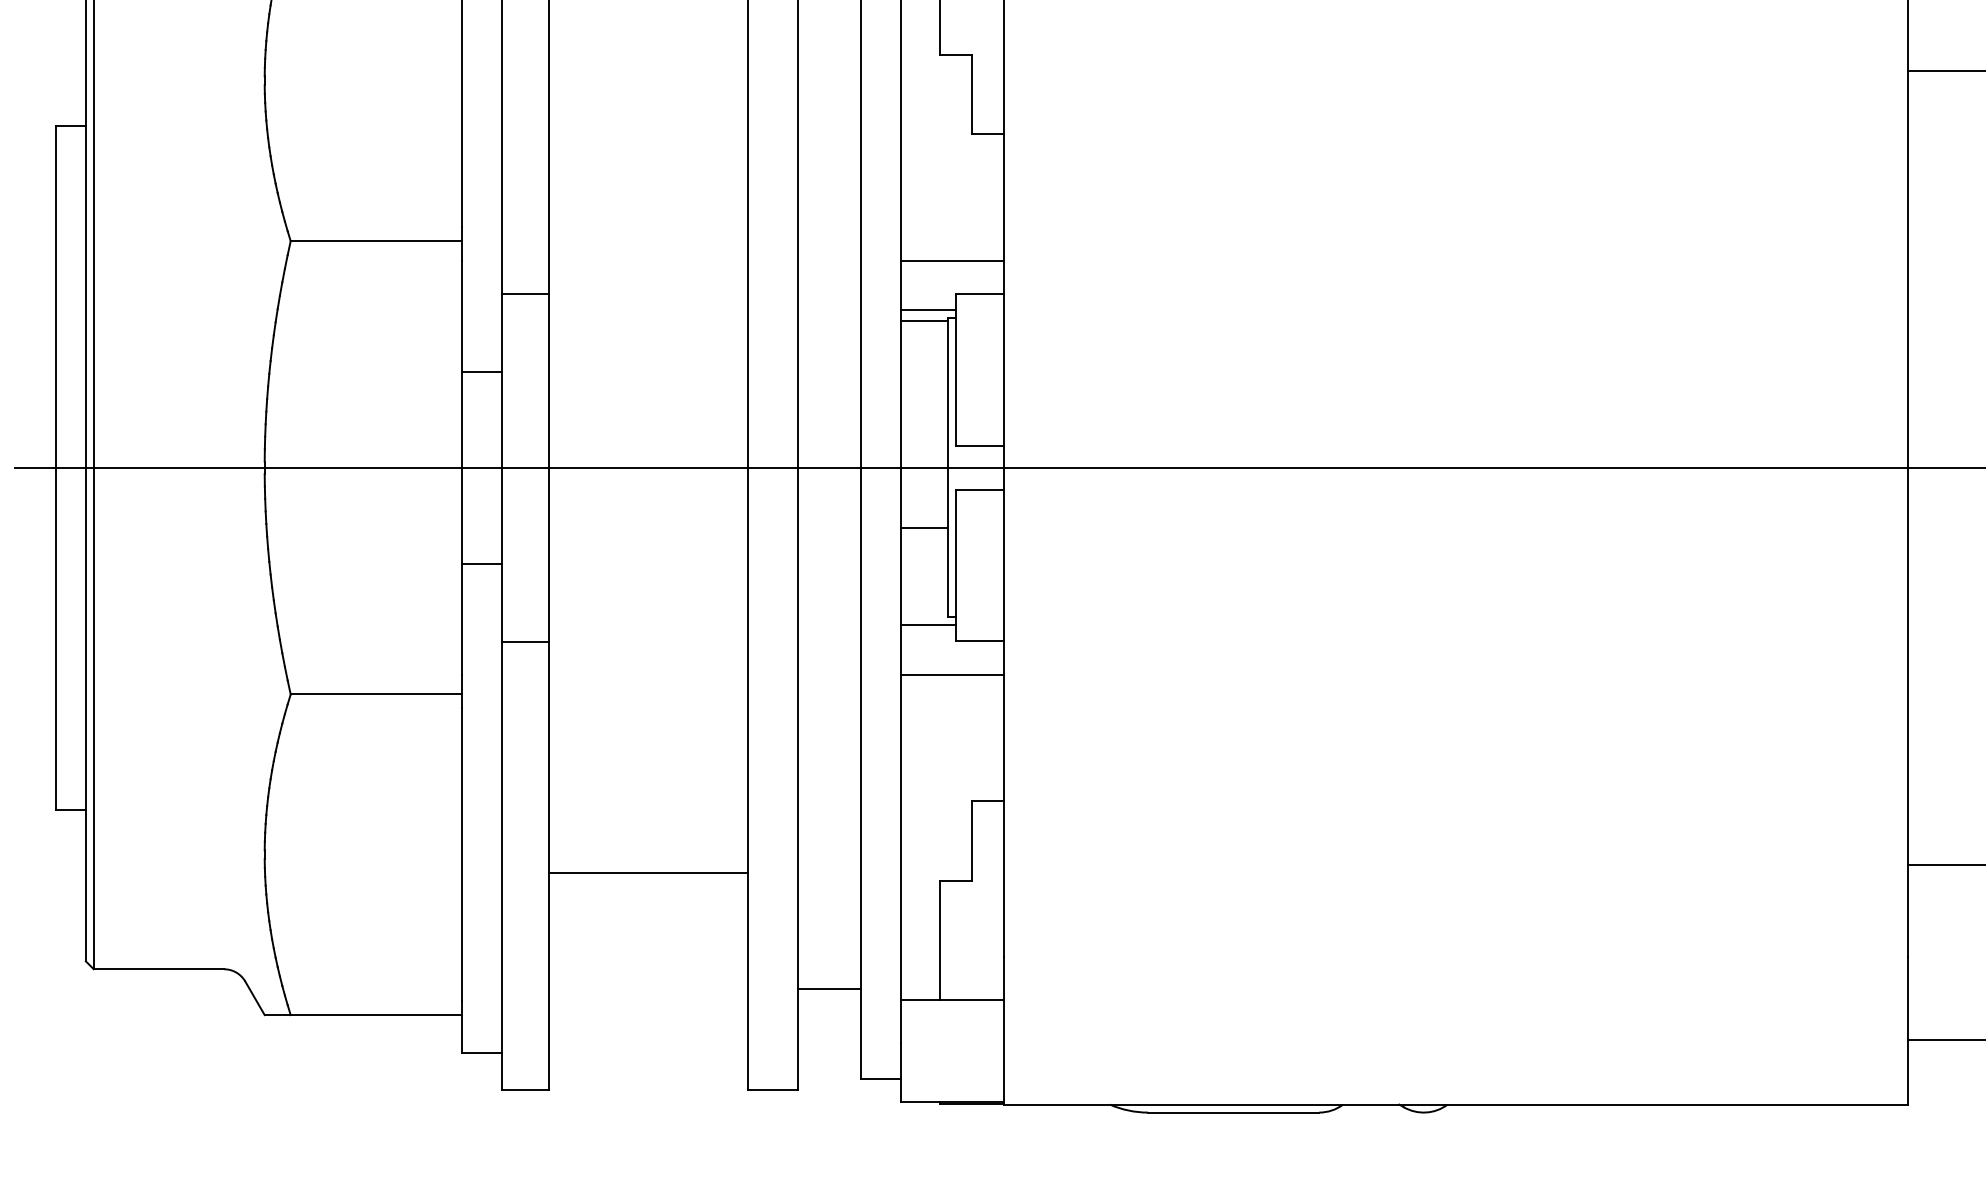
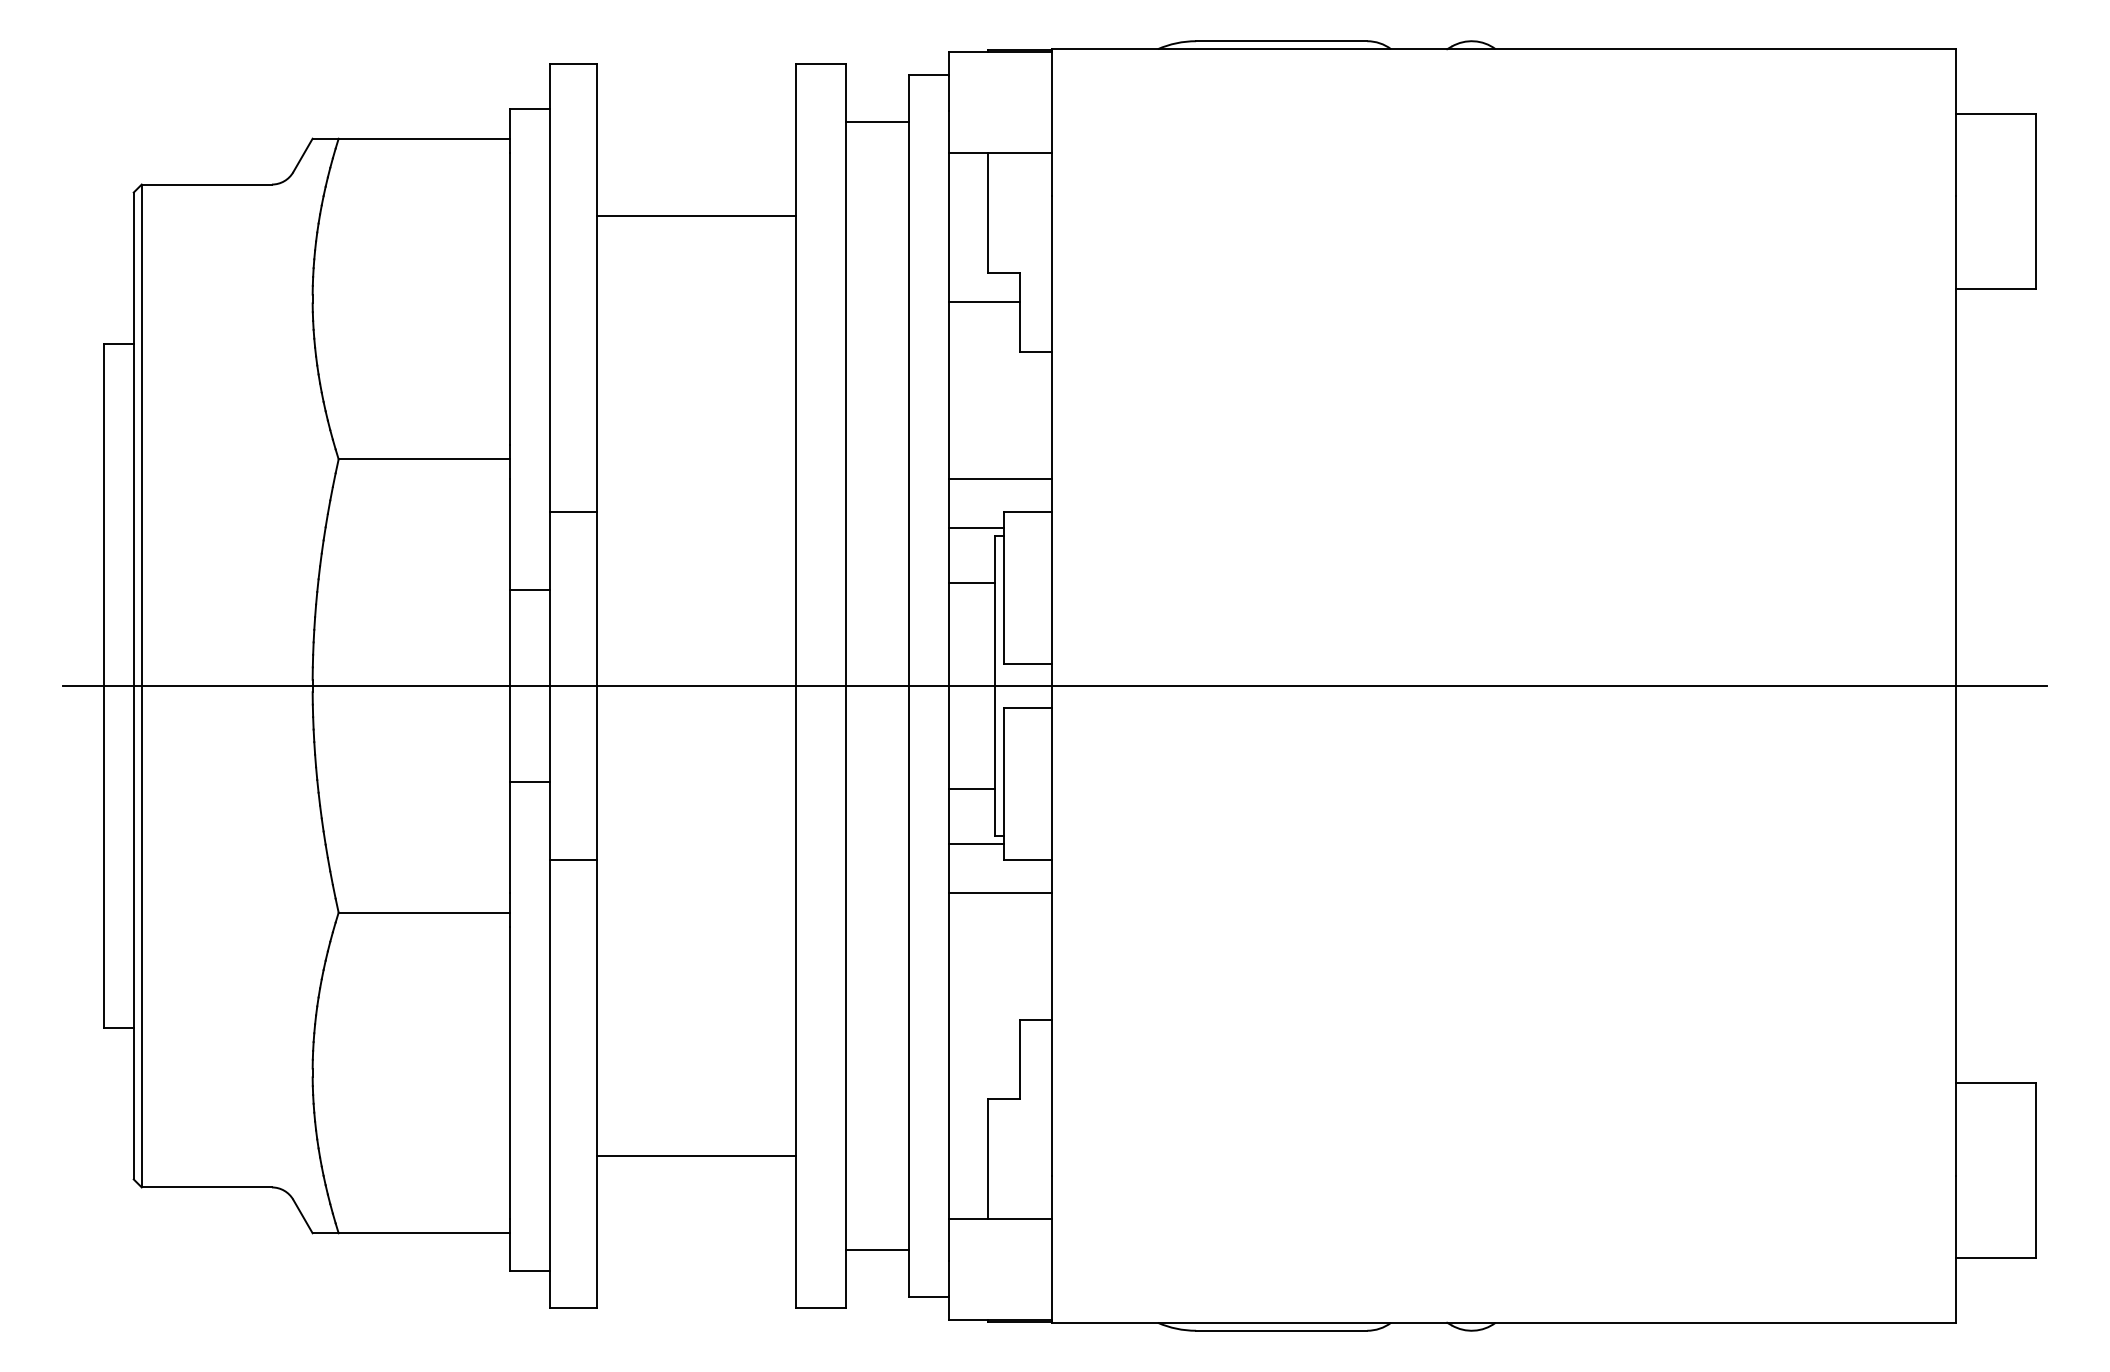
line: (936, 83) -> (984, 301), added
line: (923, 321) -> (971, 582), moved
line: (923, 528) -> (971, 789), moved
line: (648, 873) -> (696, 1155), moved
line: (829, 989) -> (877, 1250), moved

